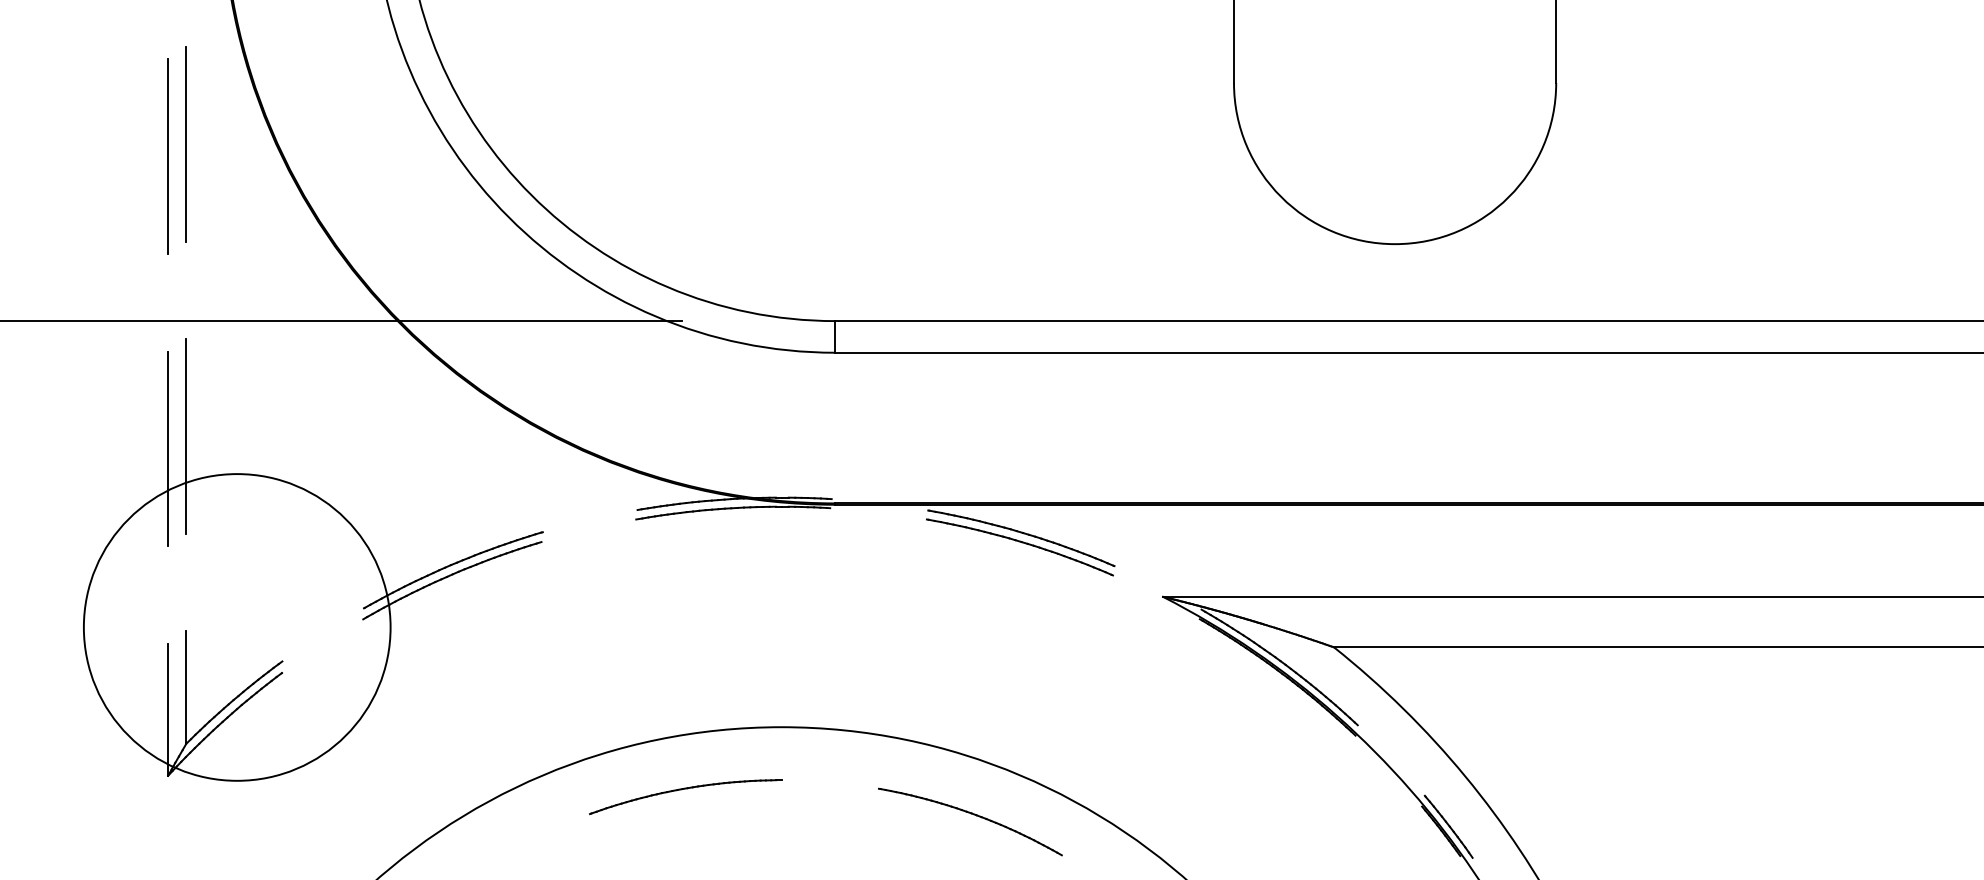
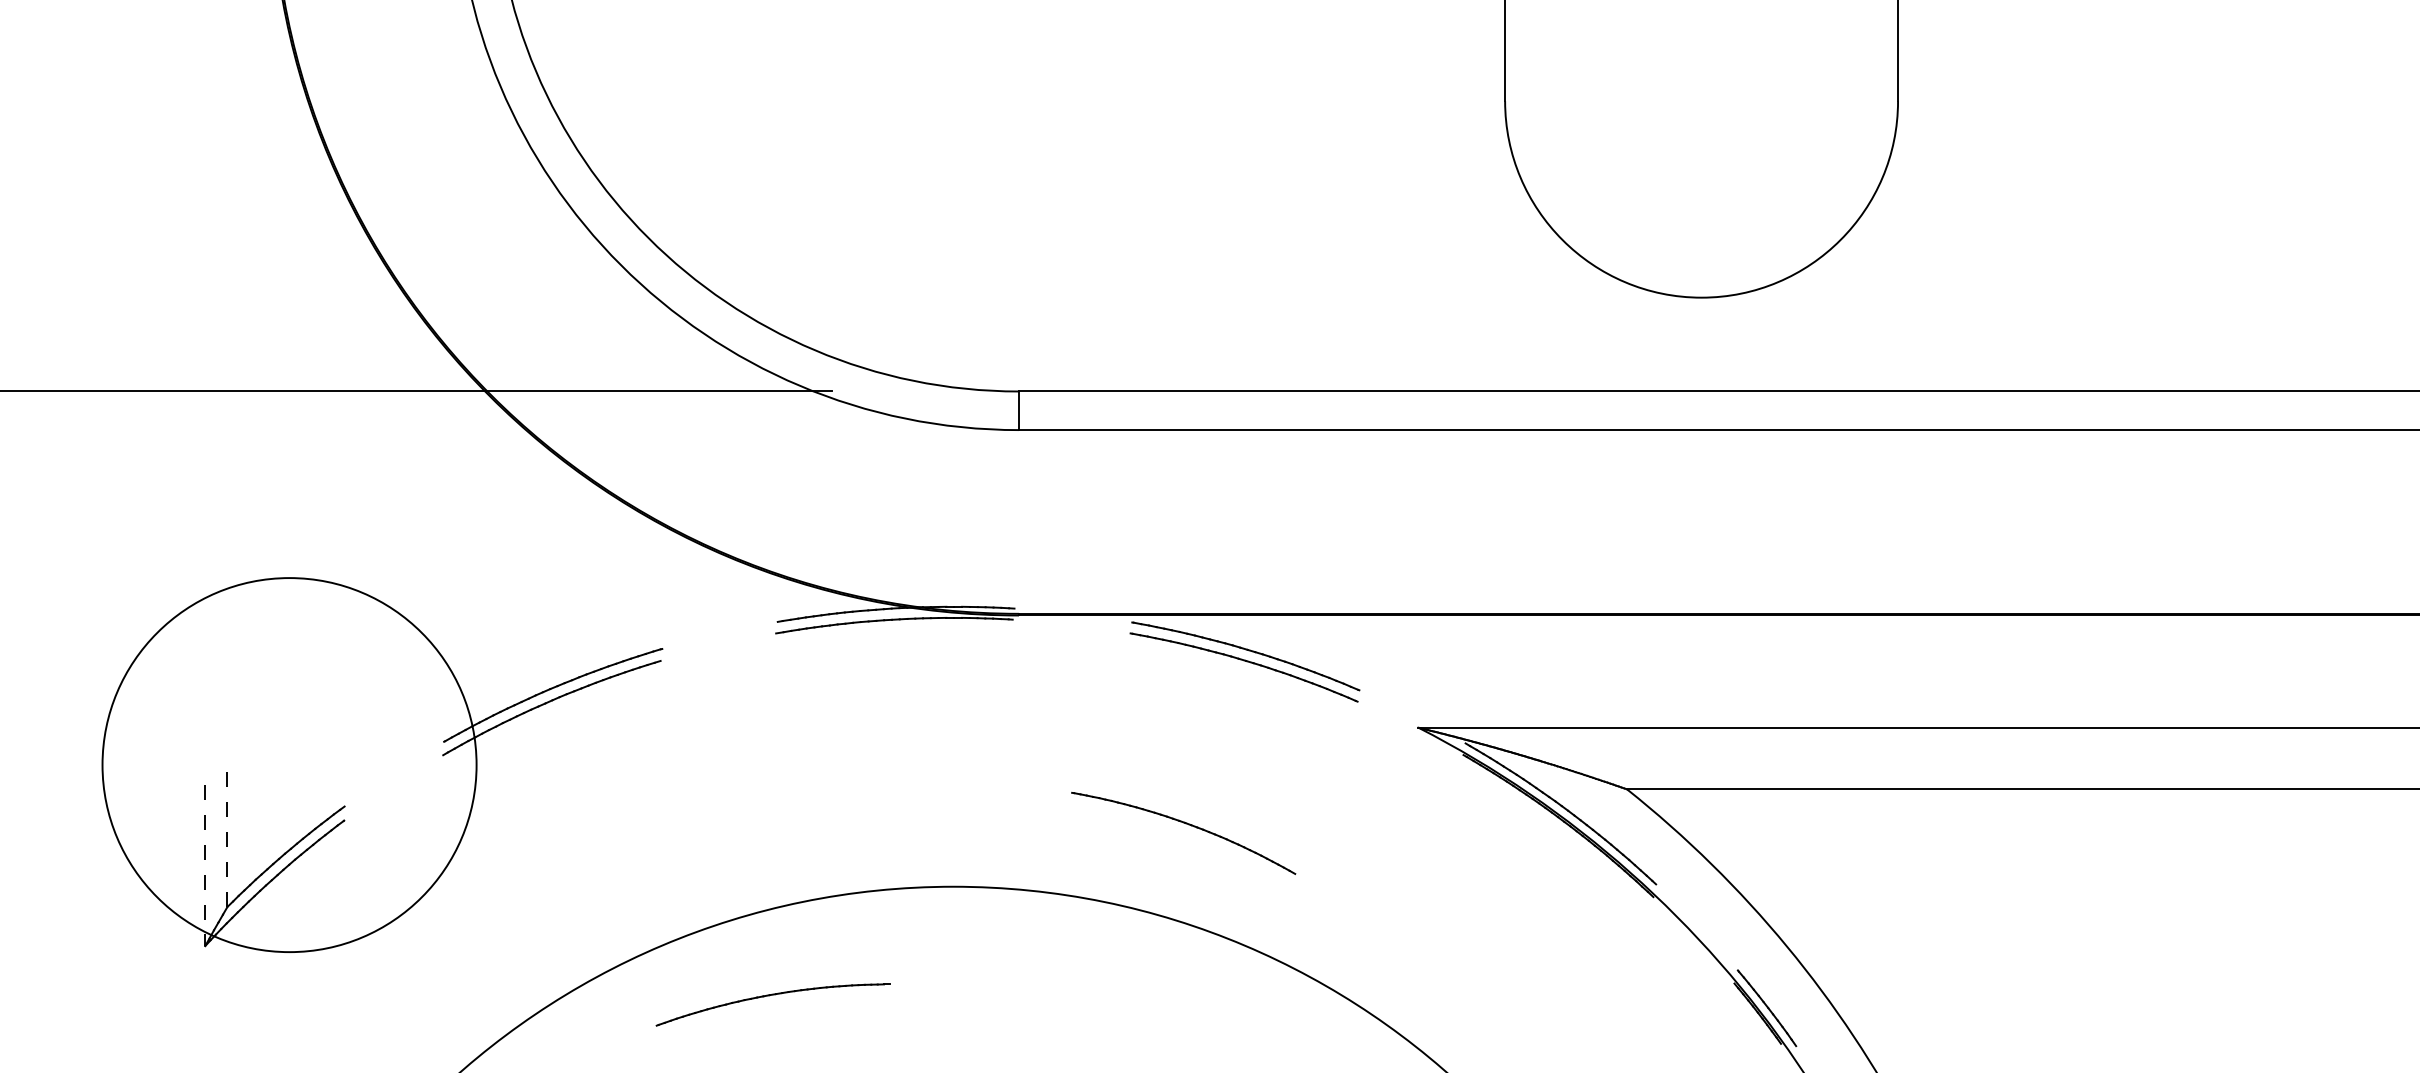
line: (186, 143) -> (227, 175), removed
line: (168, 156) -> (205, 190), removed
line: (186, 436) -> (227, 532), removed
line: (168, 449) -> (205, 547), removed
line: (186, 687) -> (227, 838), solid -> dashed
line: (168, 709) -> (205, 865), solid -> dashed
part: (682, 790) -> (769, 996), moved
part: (971, 814) -> (1185, 824), moved

